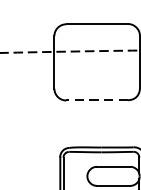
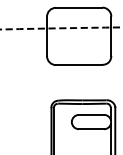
line: (96, 99) -> (78, 64), dashed -> solid

